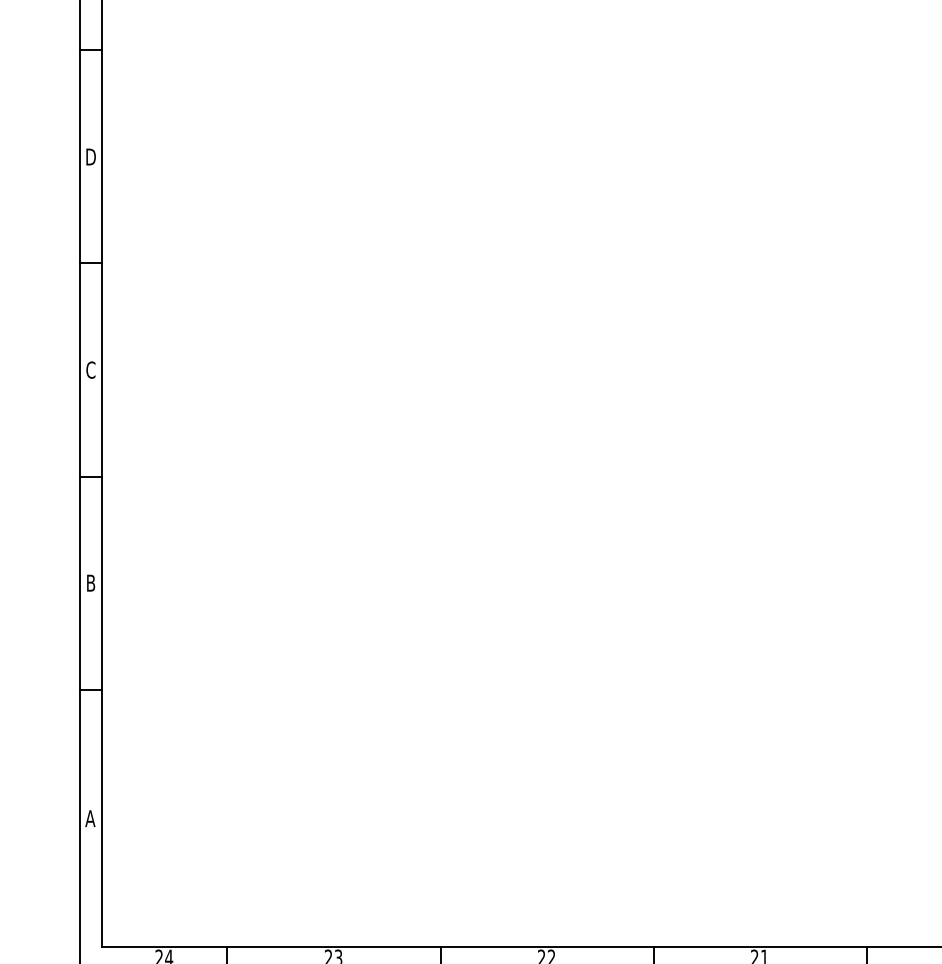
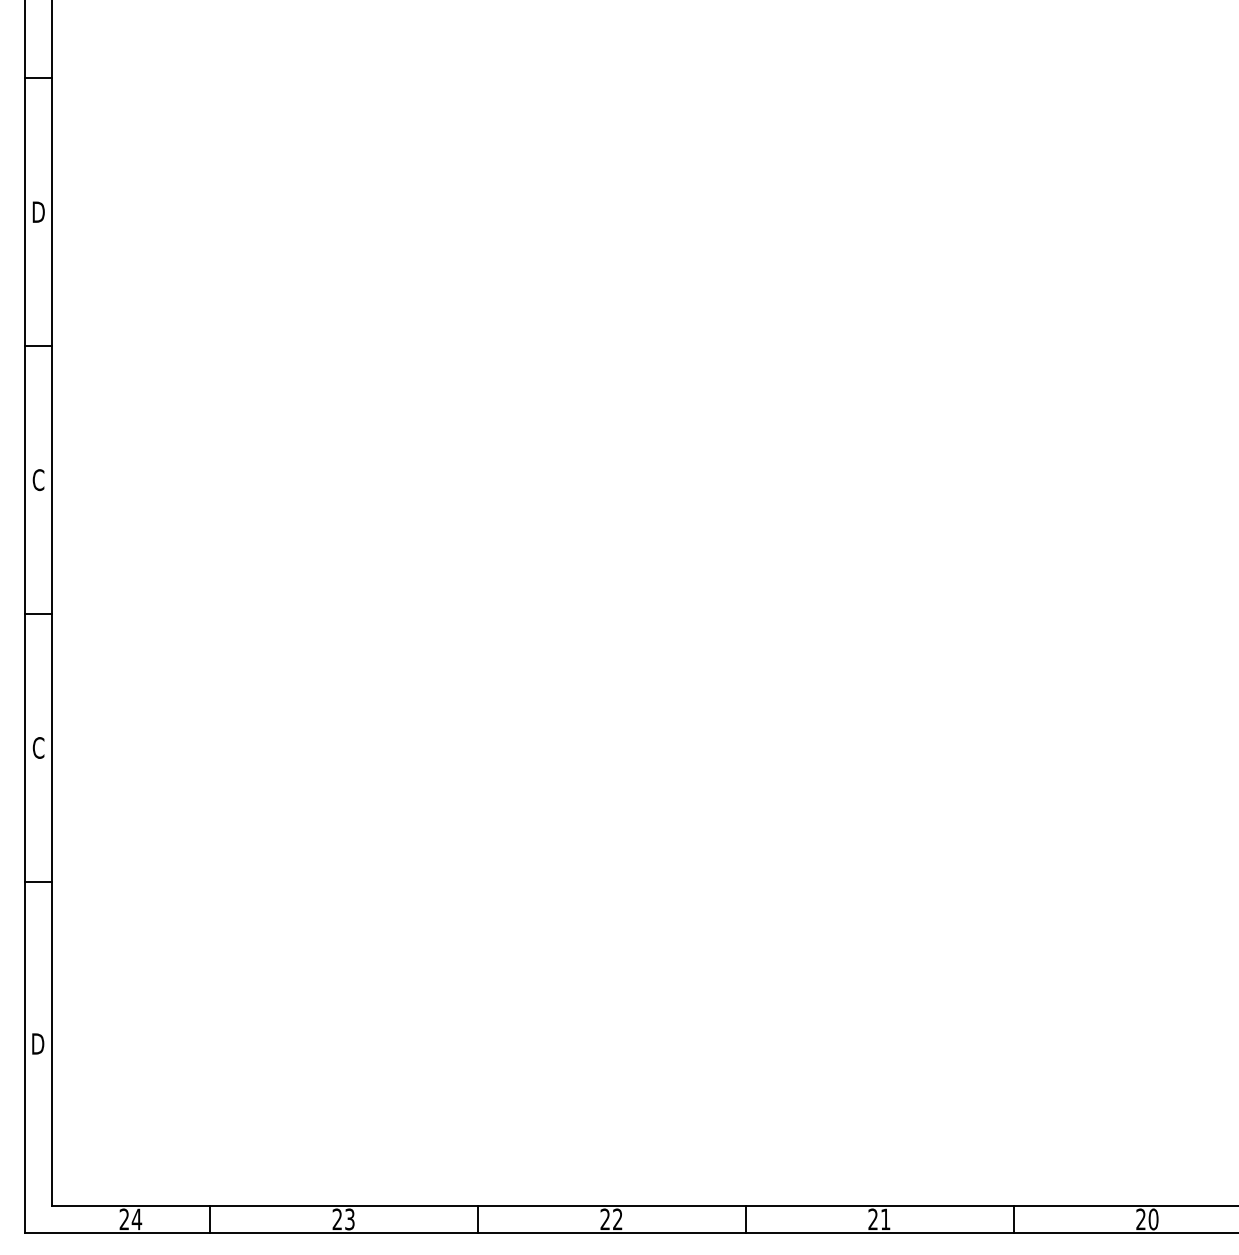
text: (90, 582) -> (38, 747), B -> C
text: (90, 818) -> (37, 1043), A -> D

